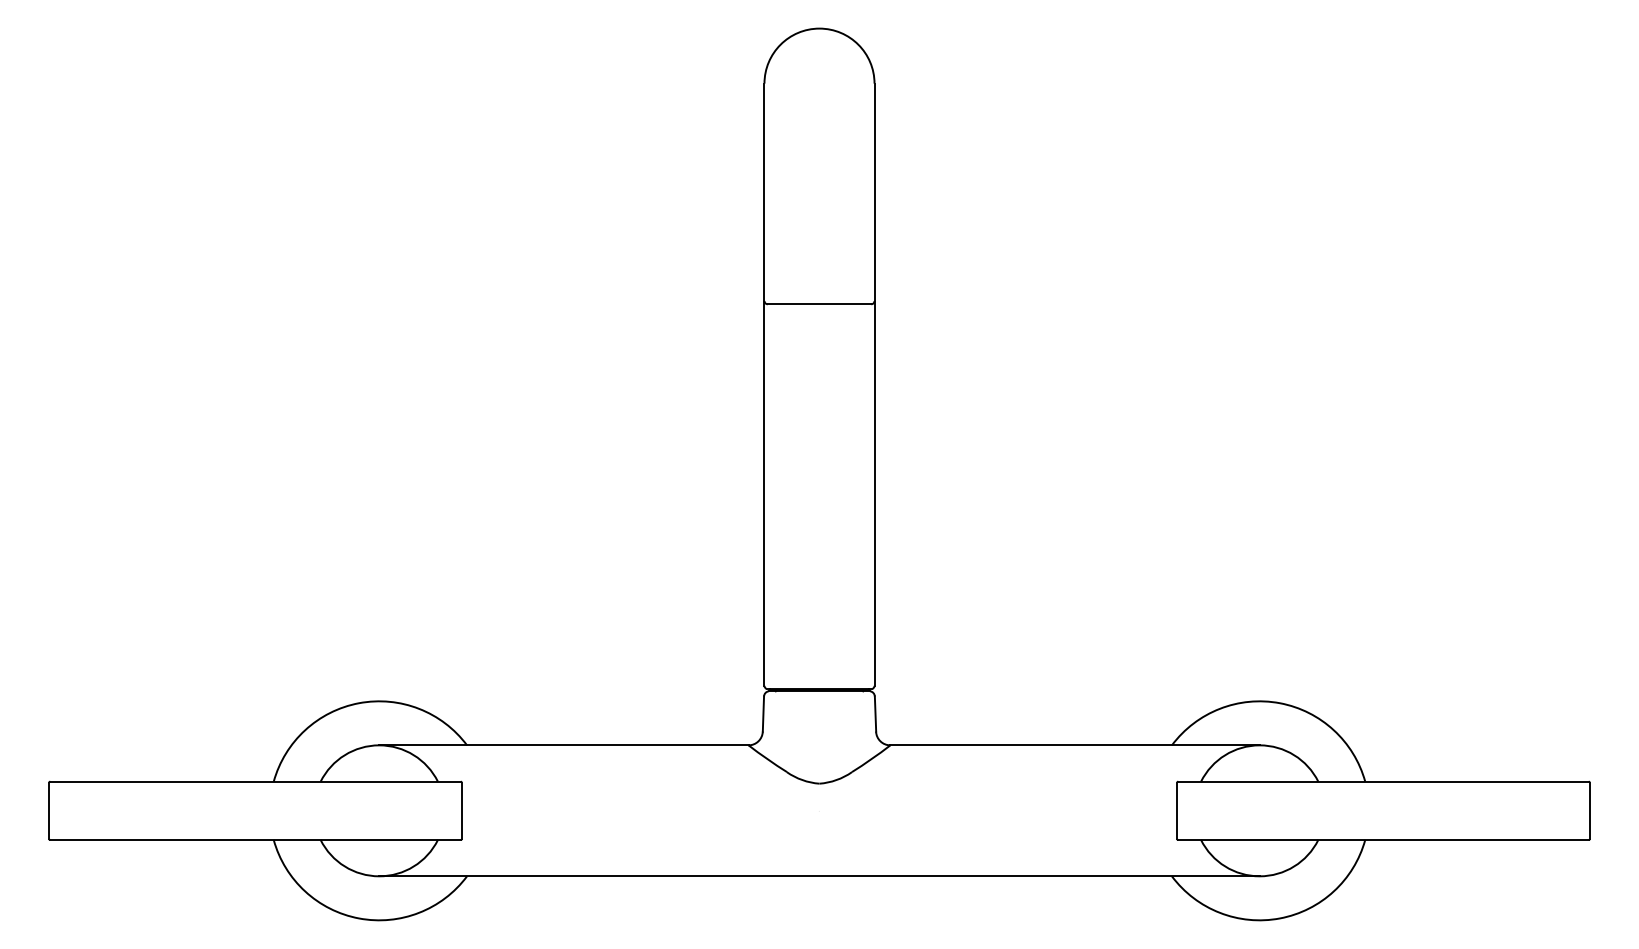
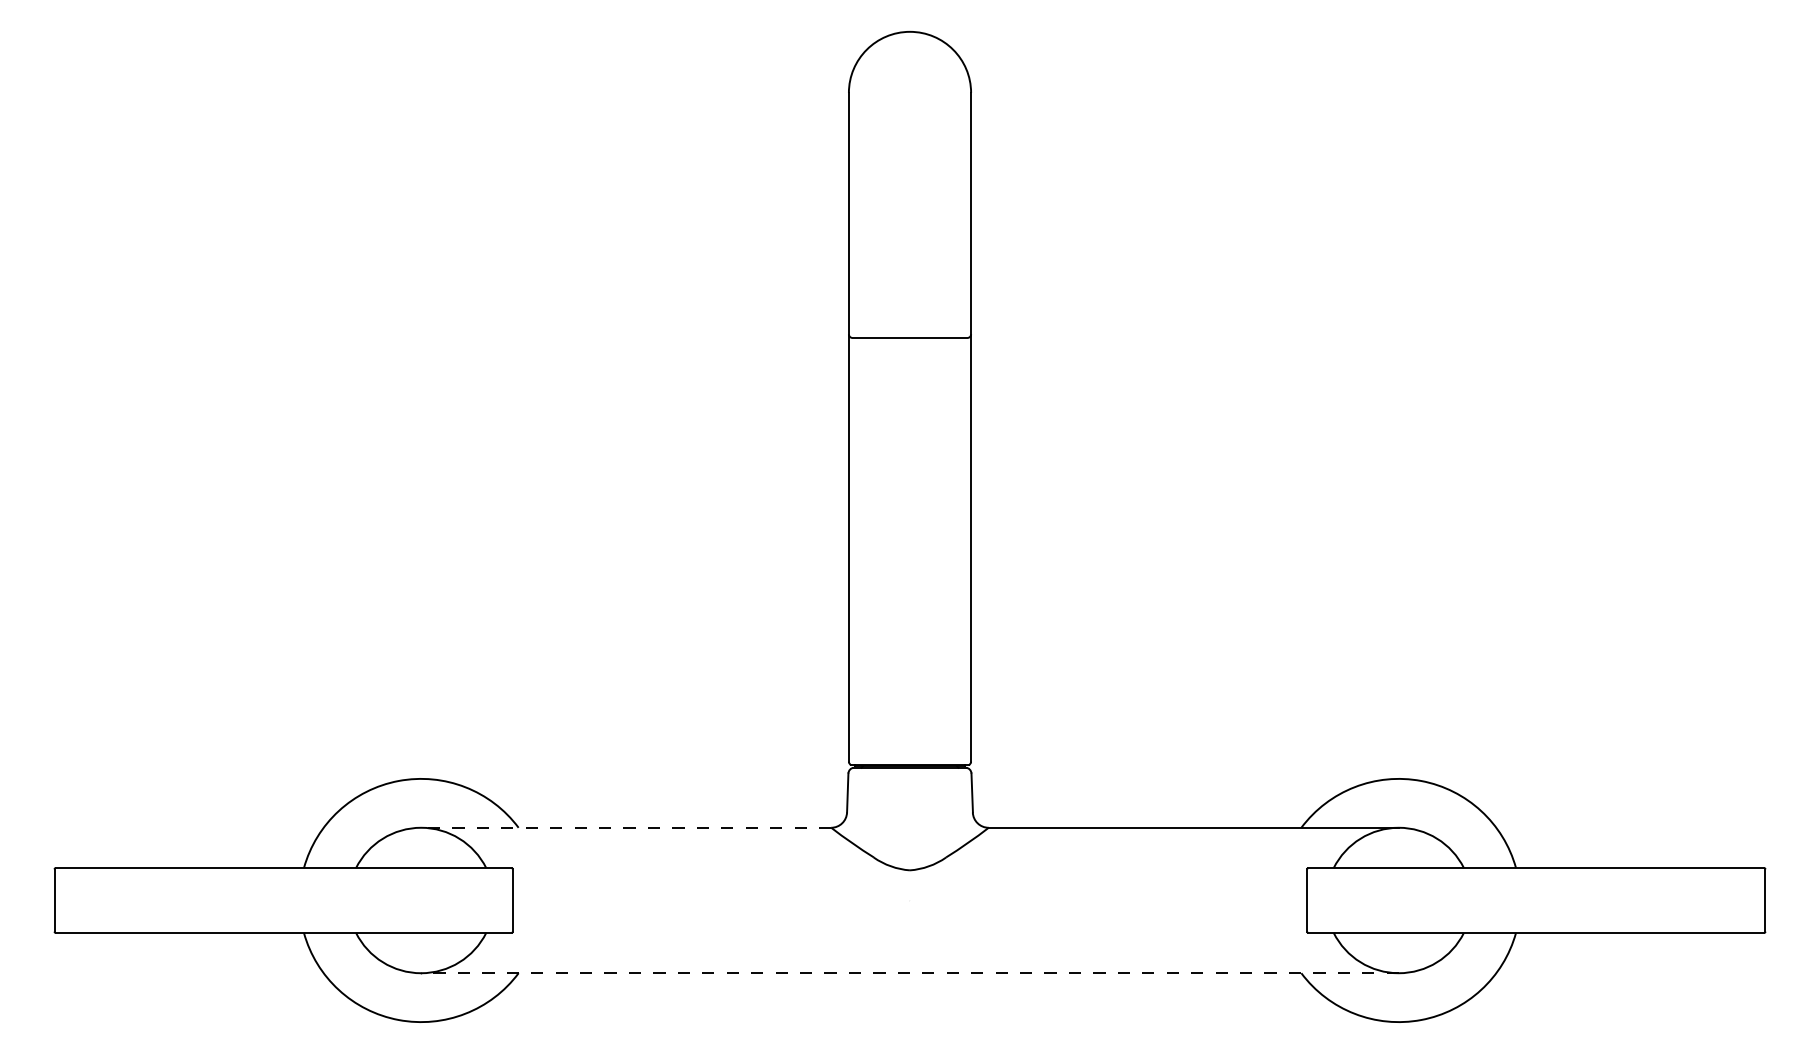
line: (563, 745) -> (625, 827), solid -> dashed
line: (819, 876) -> (910, 973), solid -> dashed

